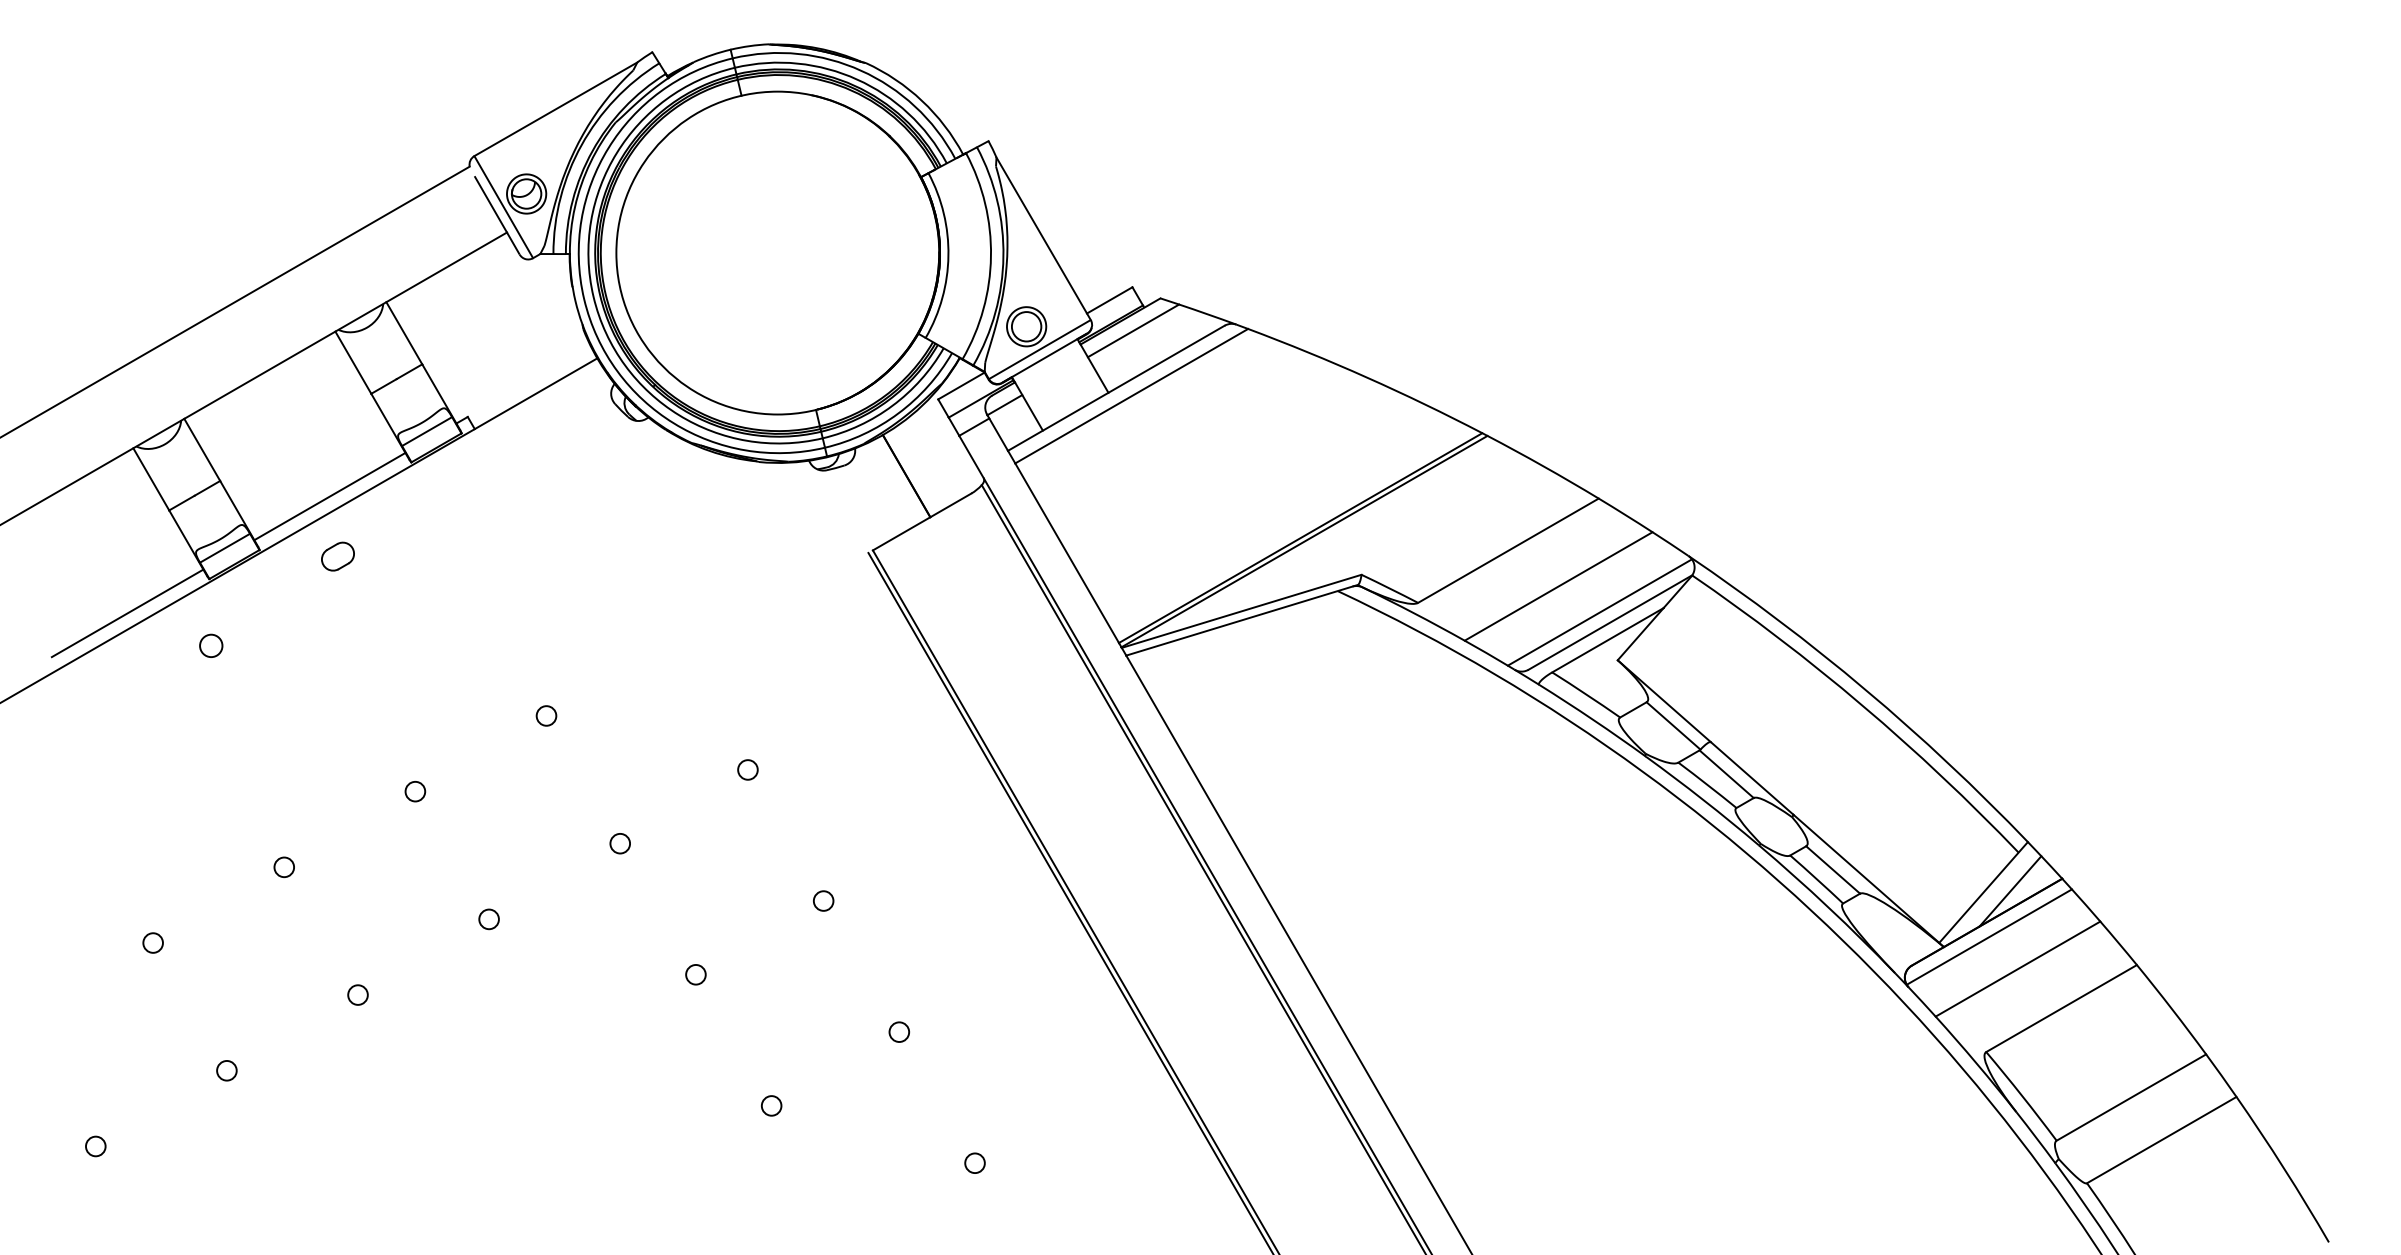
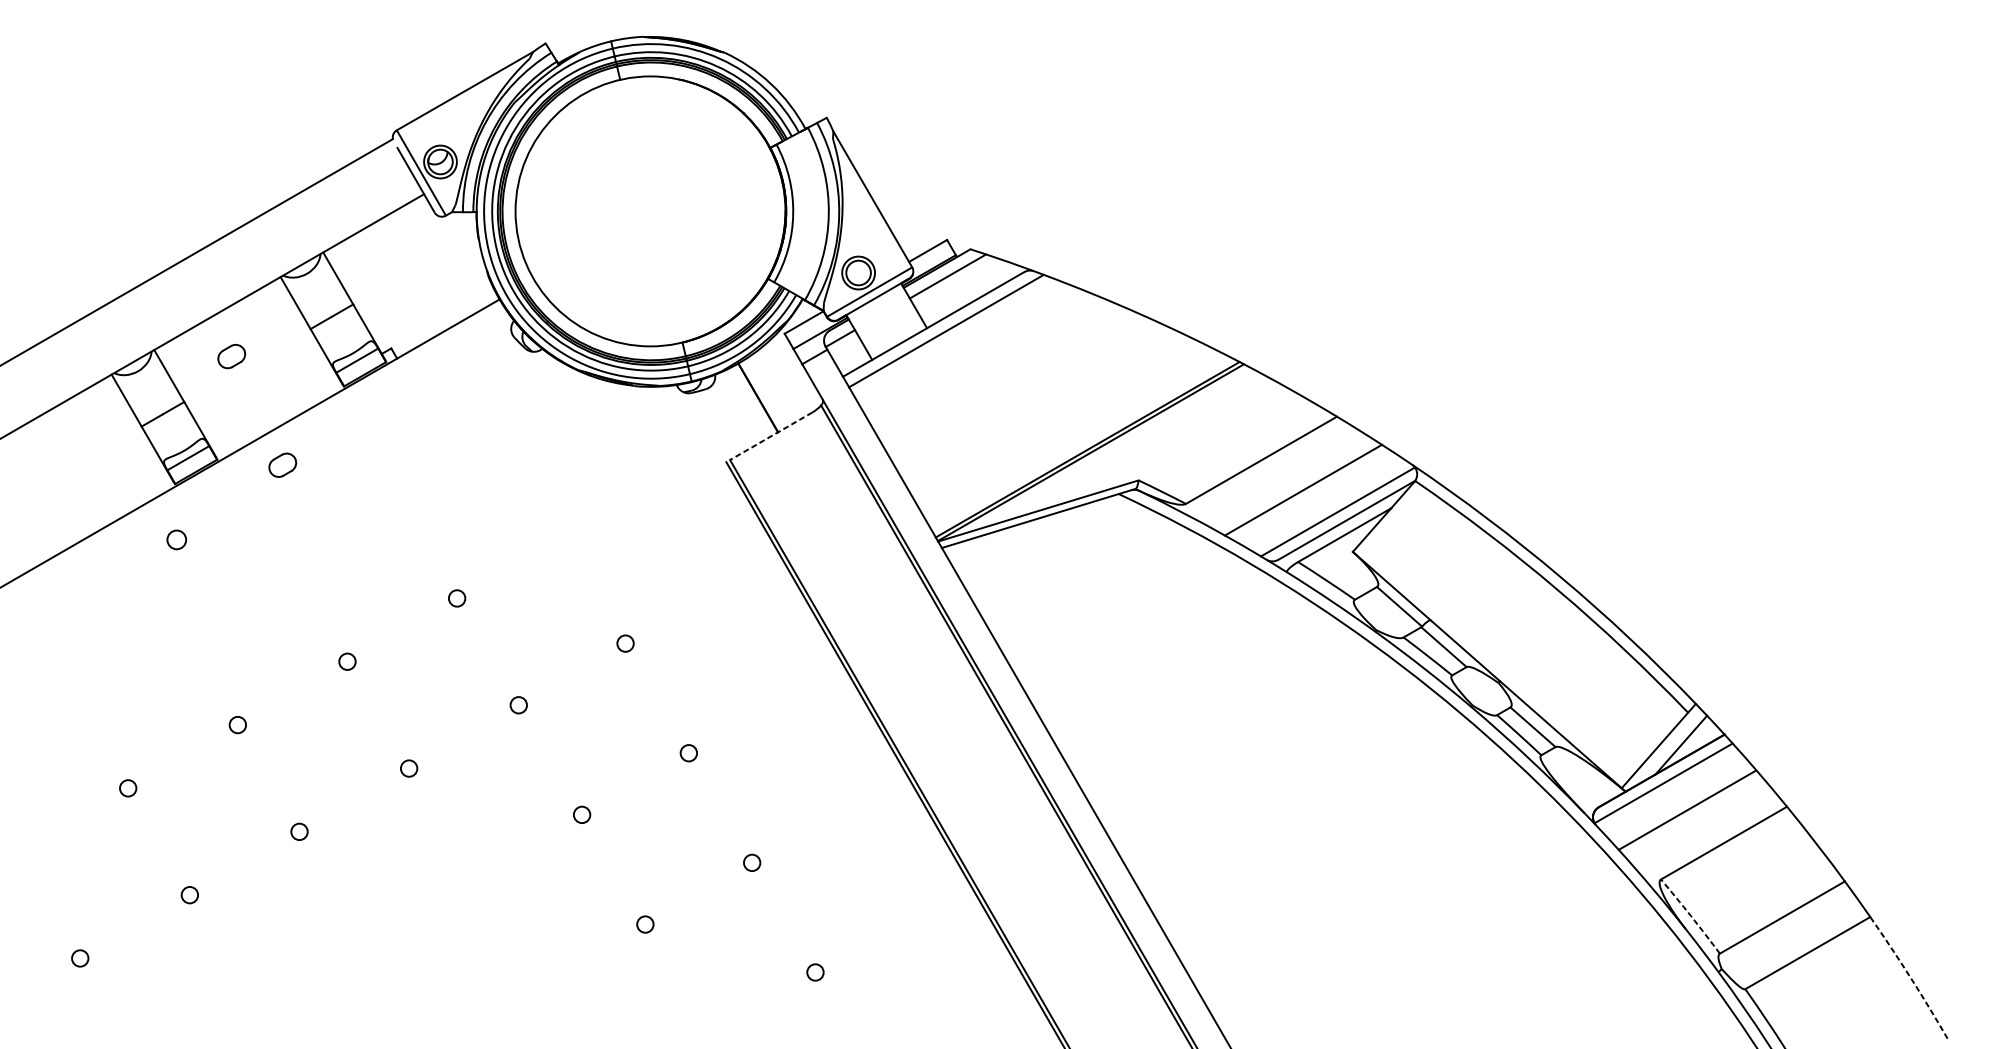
part: (276, 426) -> (231, 356), added
line: (329, 496) -> (275, 414), removed
line: (922, 521) -> (771, 435), solid -> dashed
line: (127, 613) -> (106, 512), removed
arc: (2022, 1095) -> (1691, 915), solid -> dashed
arc: (2284, 1168) -> (1910, 976), solid -> dashed

